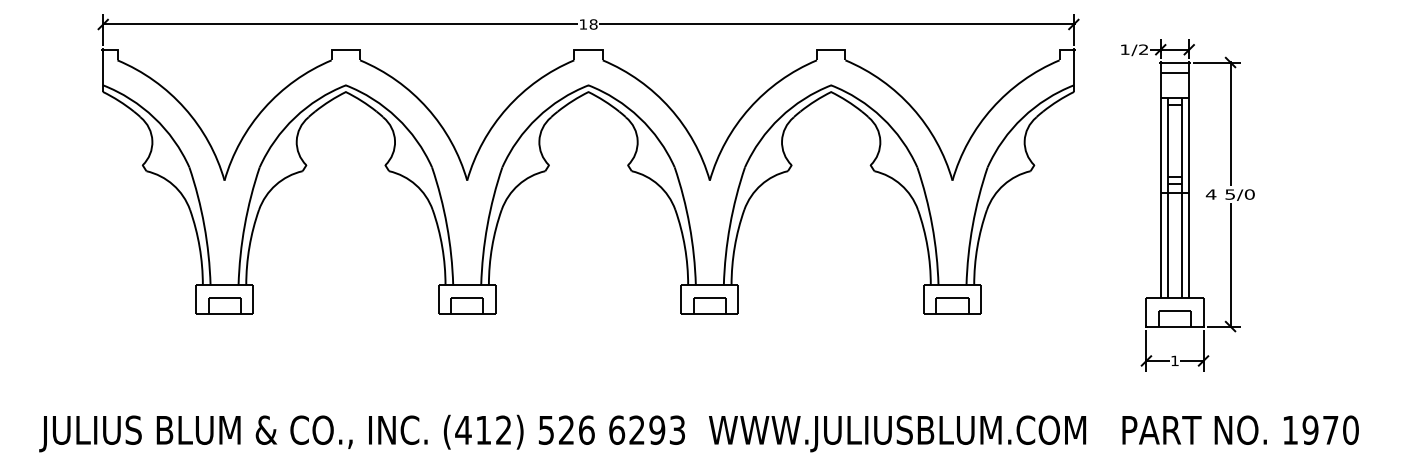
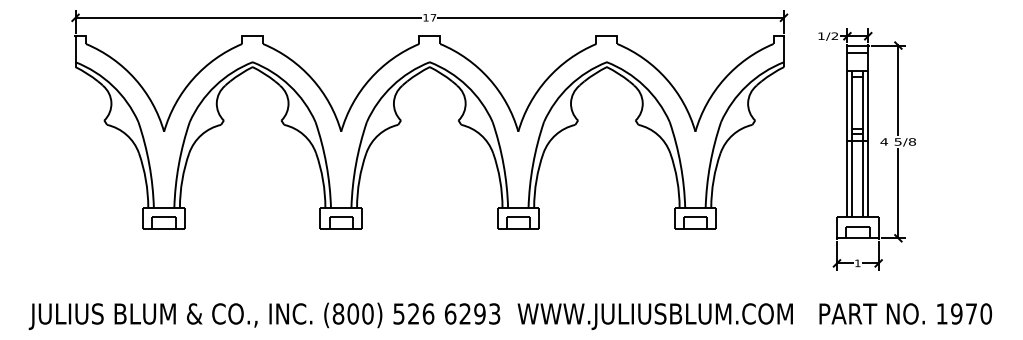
text: (593, 24) -> (433, 17), 18 -> 17
text: (1249, 194) -> (912, 141), 5/0 -> 5/8
text: (483, 429) -> (353, 313), (412) -> (800)

